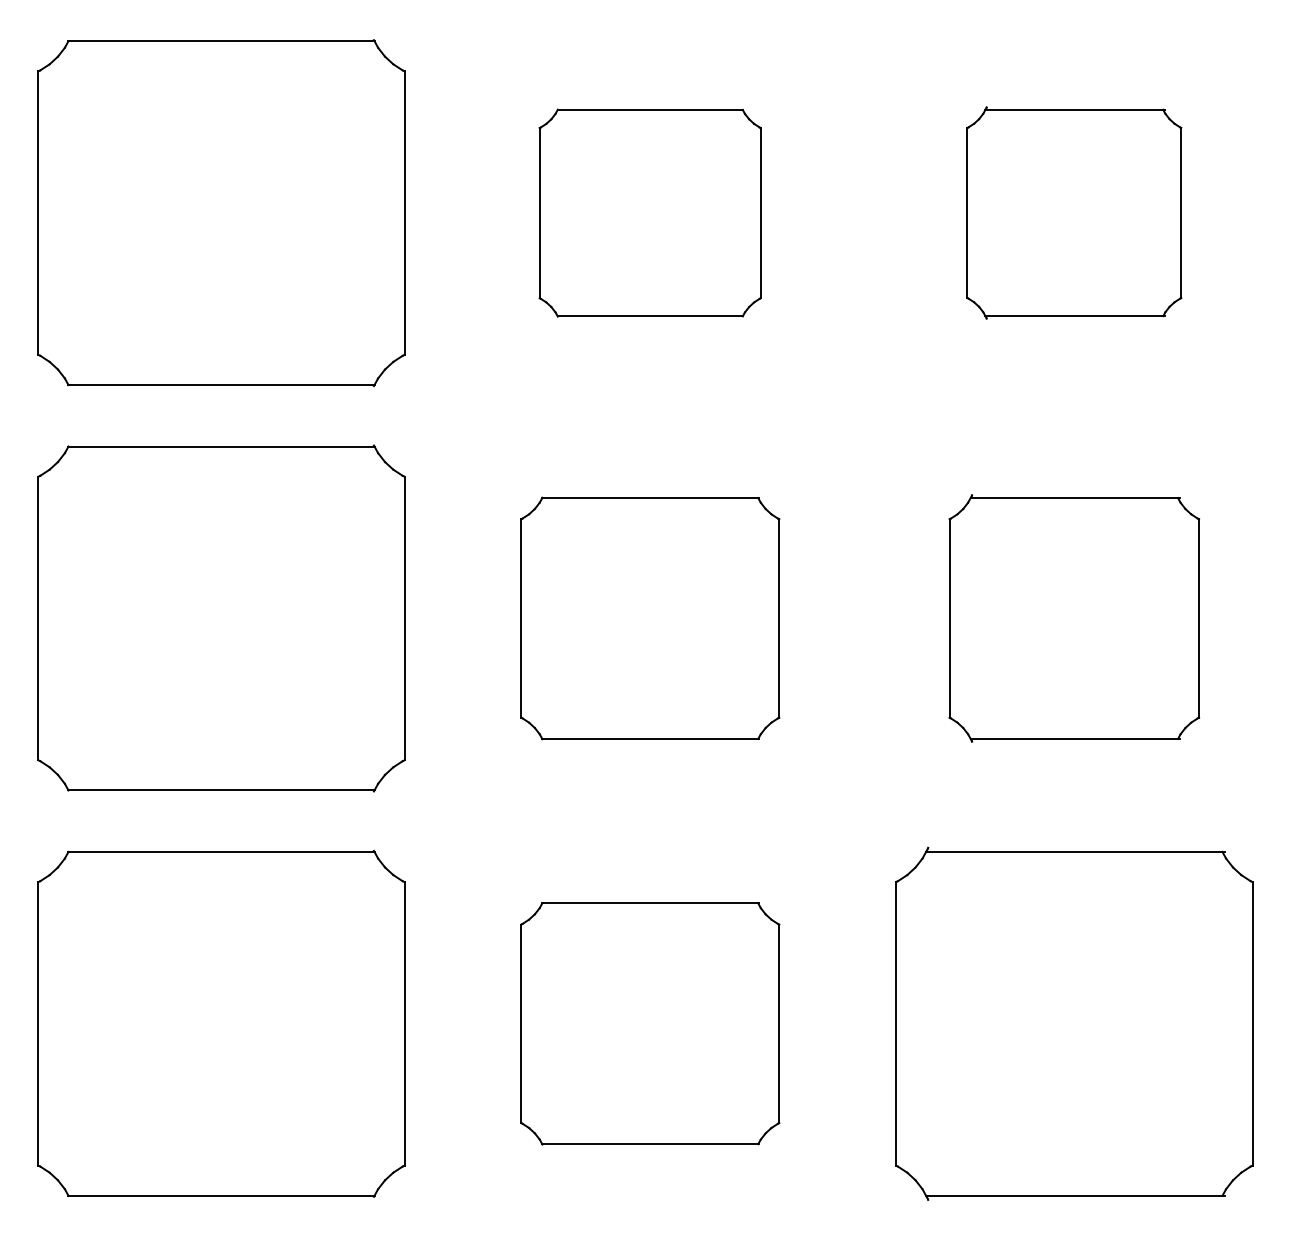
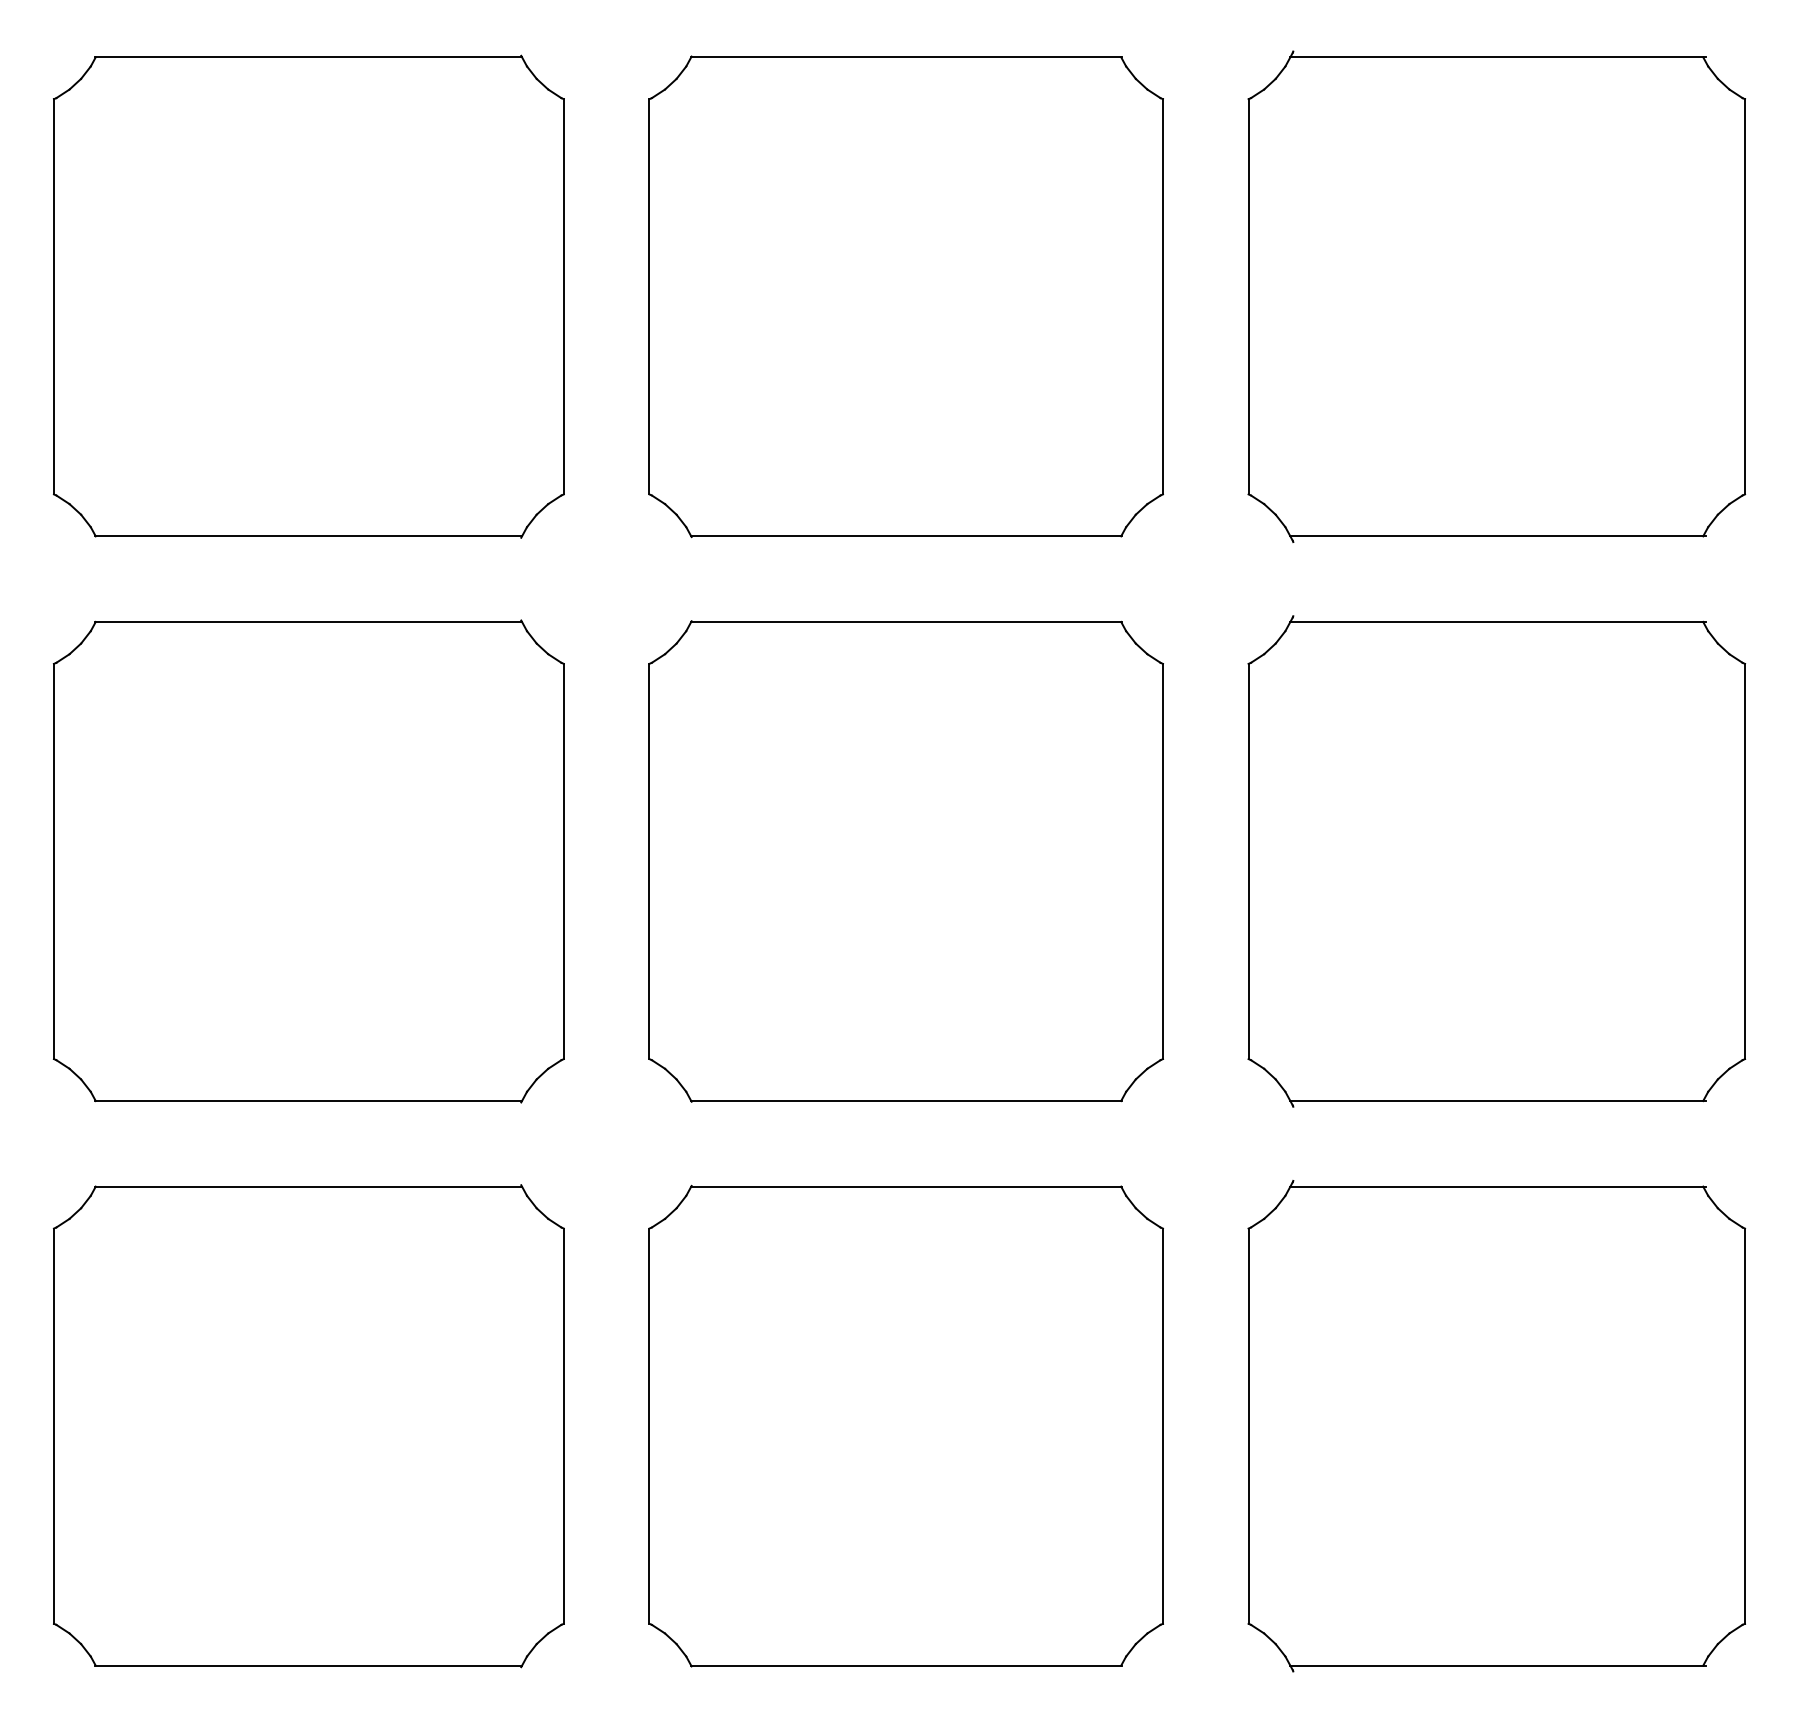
part: (649, 212) -> (905, 296), size x1.67
part: (1074, 212) -> (1496, 296), size x1.67
part: (649, 618) -> (905, 861), size x1.43
part: (1074, 618) -> (1496, 861), size x1.43
part: (649, 1023) -> (905, 1425), size x1.43

